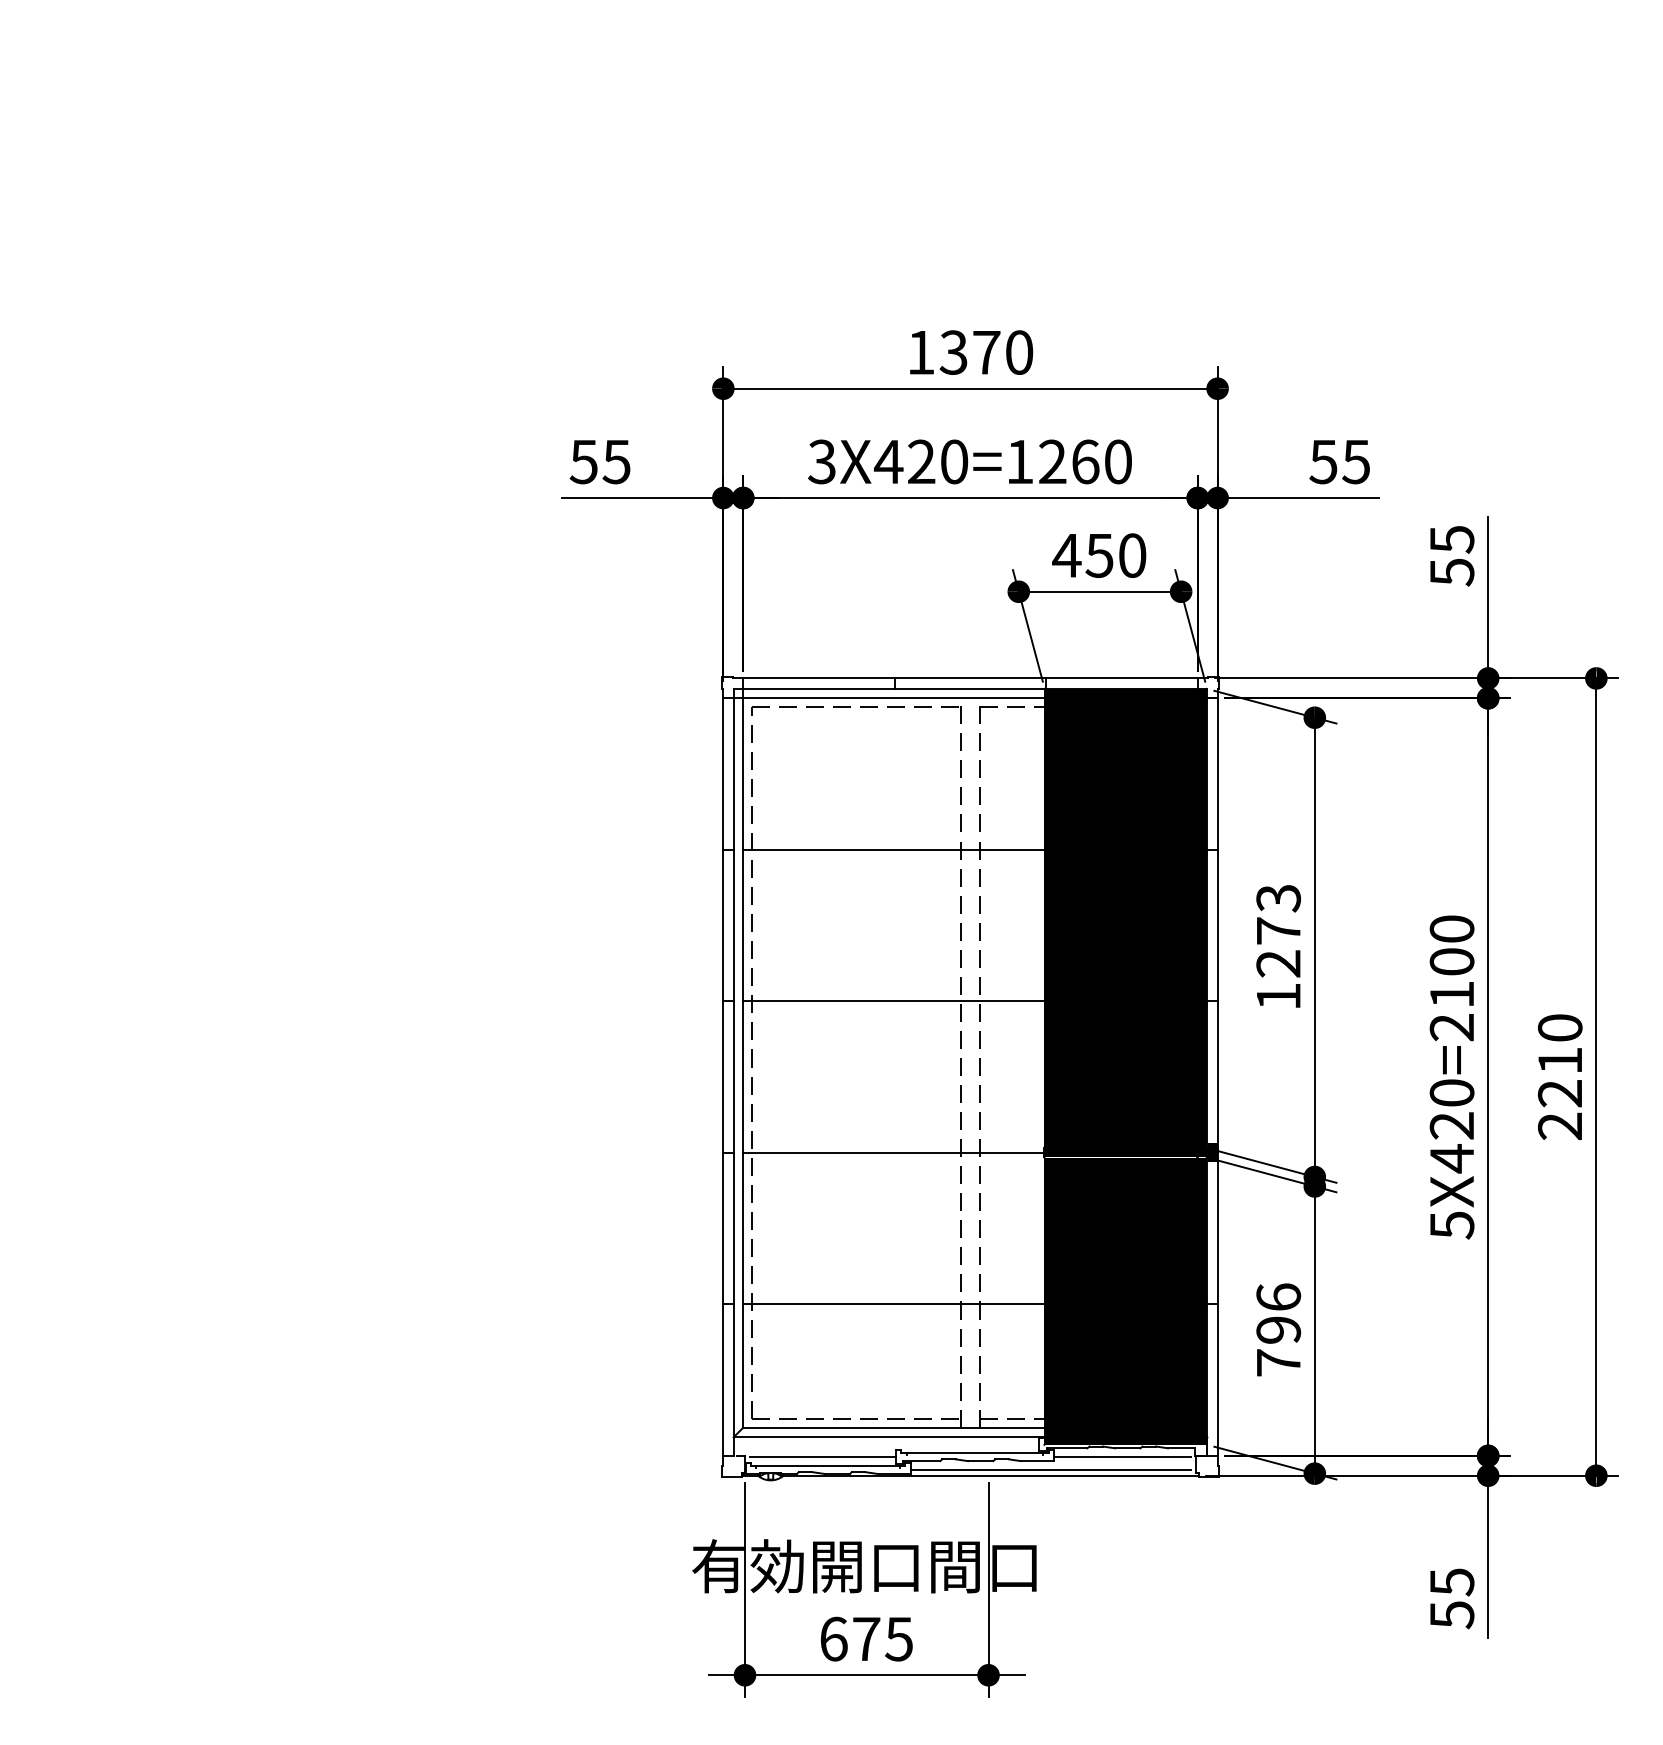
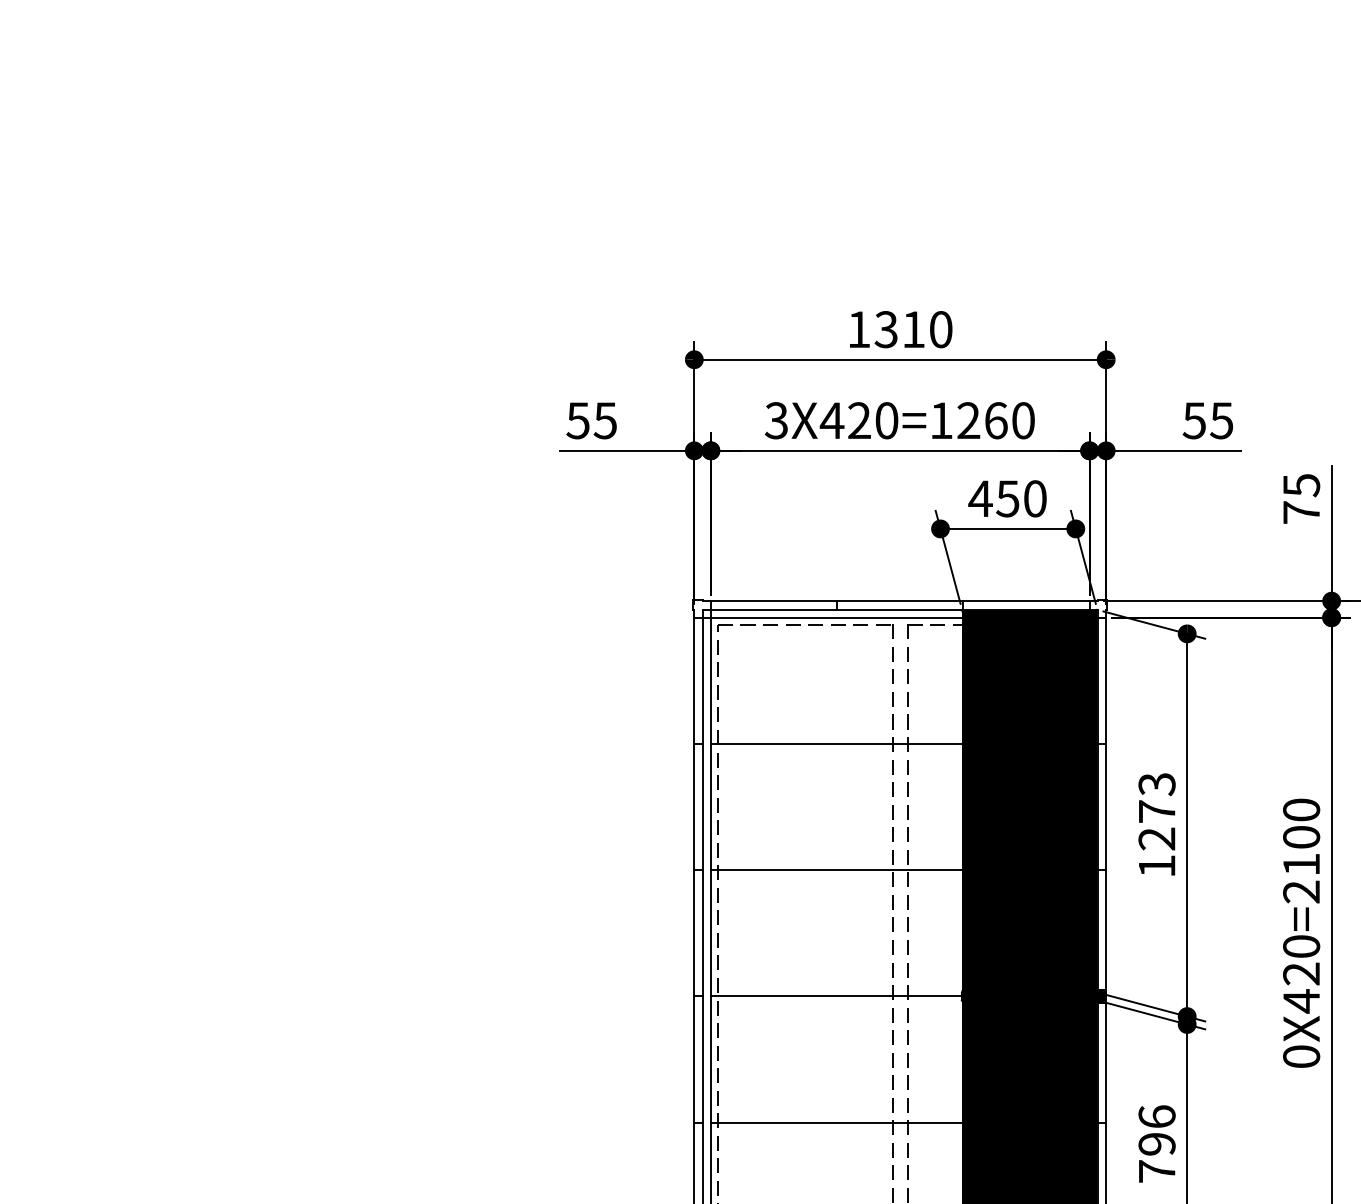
text: (986, 352) -> (913, 329), 1370 -> 1310
text: (1452, 572) -> (1301, 512), 55 -> 75
text: (1451, 1225) -> (1301, 1057), 5X420=2100 -> 0X420=2100

